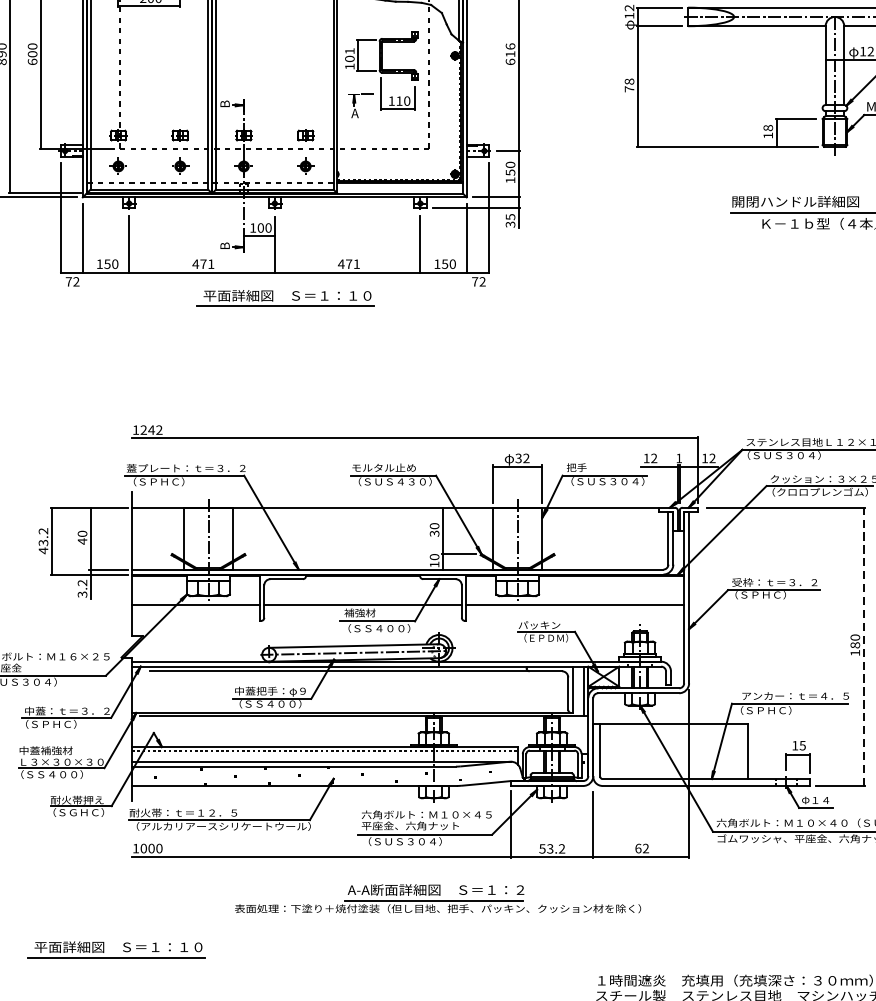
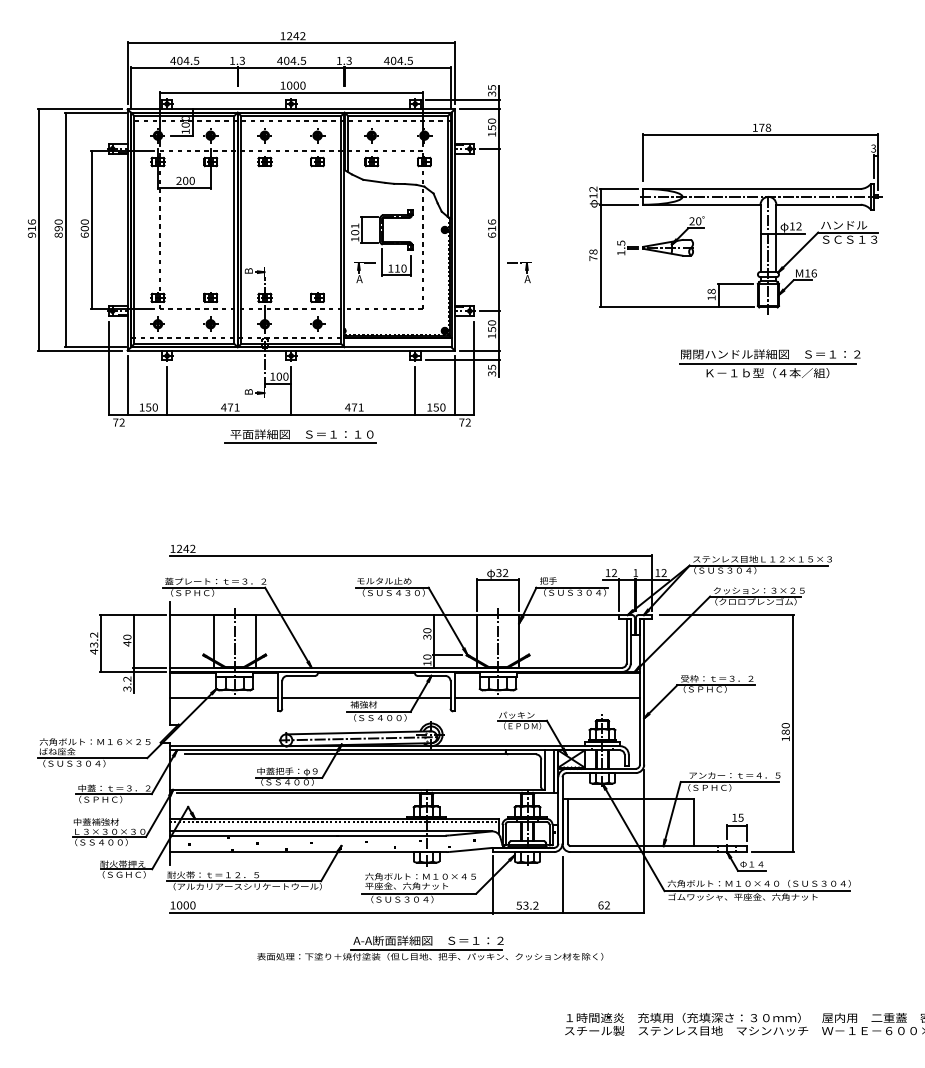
part: (708, 63) -> (660, 236), added
part: (549, 103) -> (525, 270), added
line: (658, 483) -> (618, 594), added
line: (863, 646) -> (792, 733), dashed -> solid
part: (116, 949) -> (156, 991), removed

